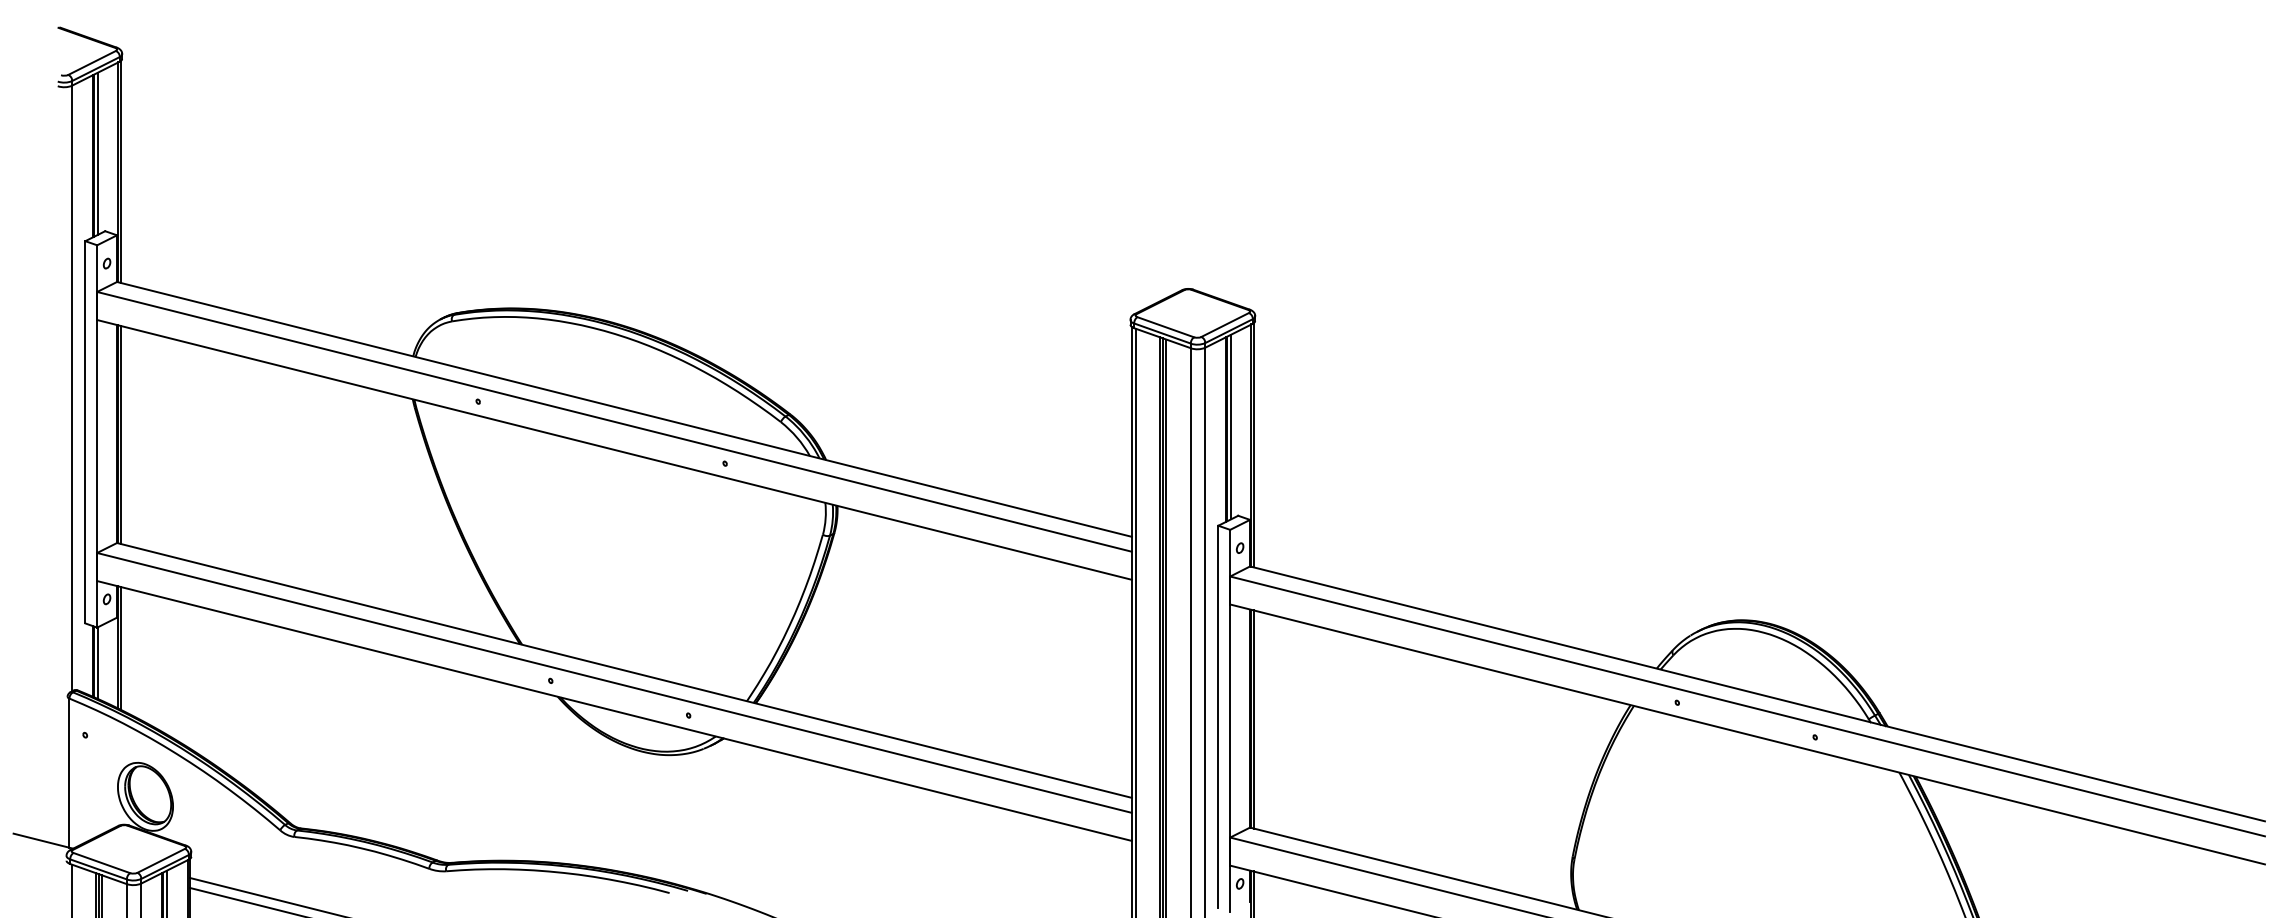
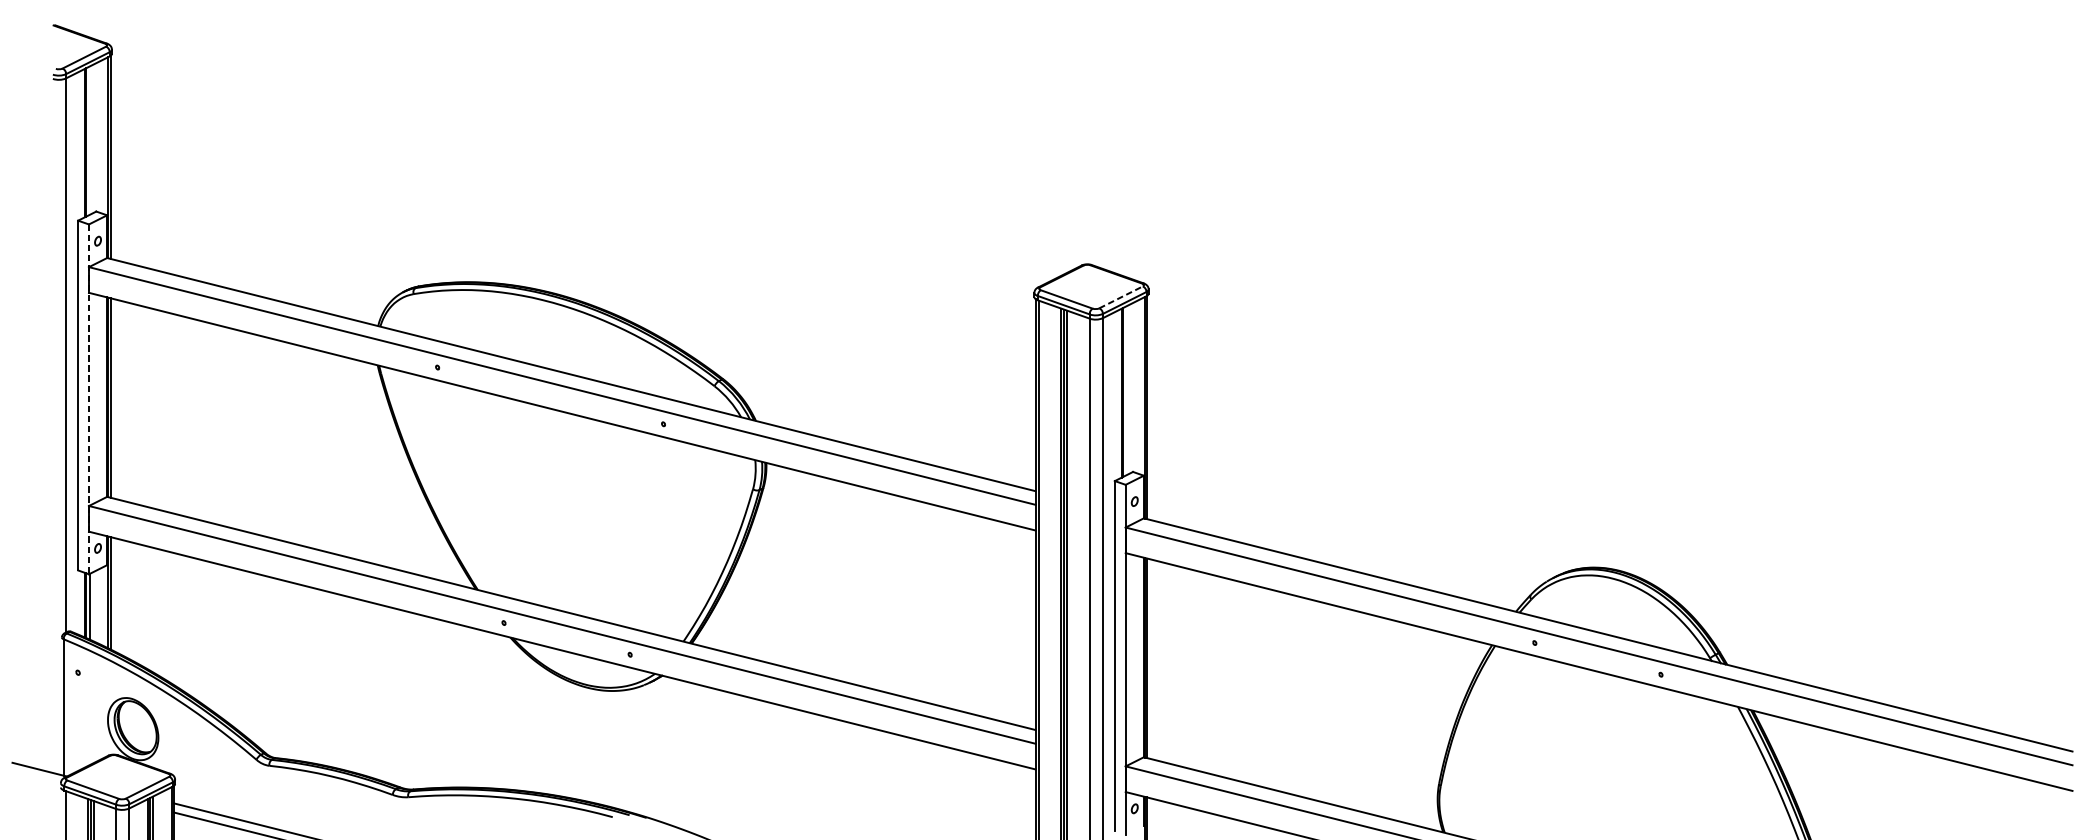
line: (97, 153) -> (89, 140), removed
line: (1225, 325) -> (1121, 297), solid -> dashed
line: (1230, 426) -> (1125, 390), removed
line: (97, 436) -> (89, 399), solid -> dashed

